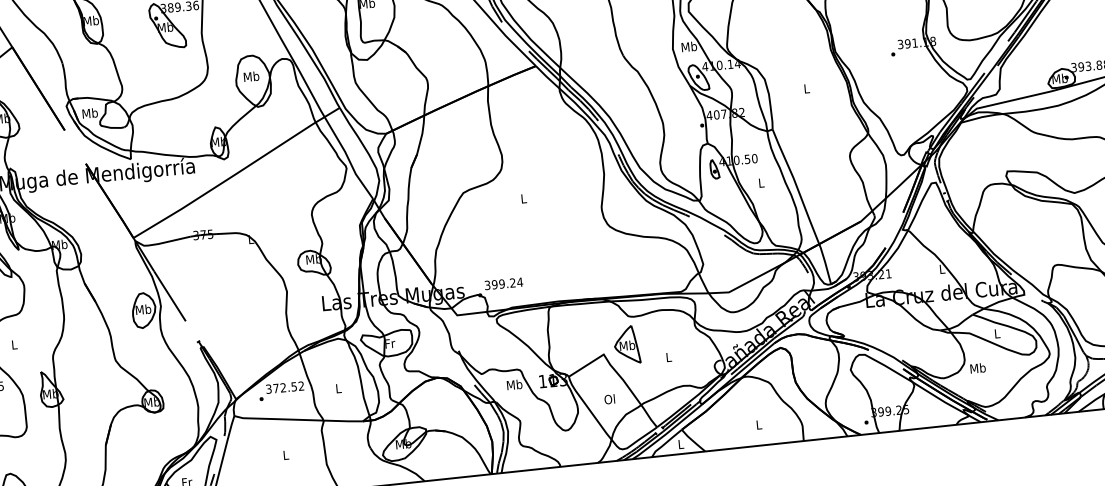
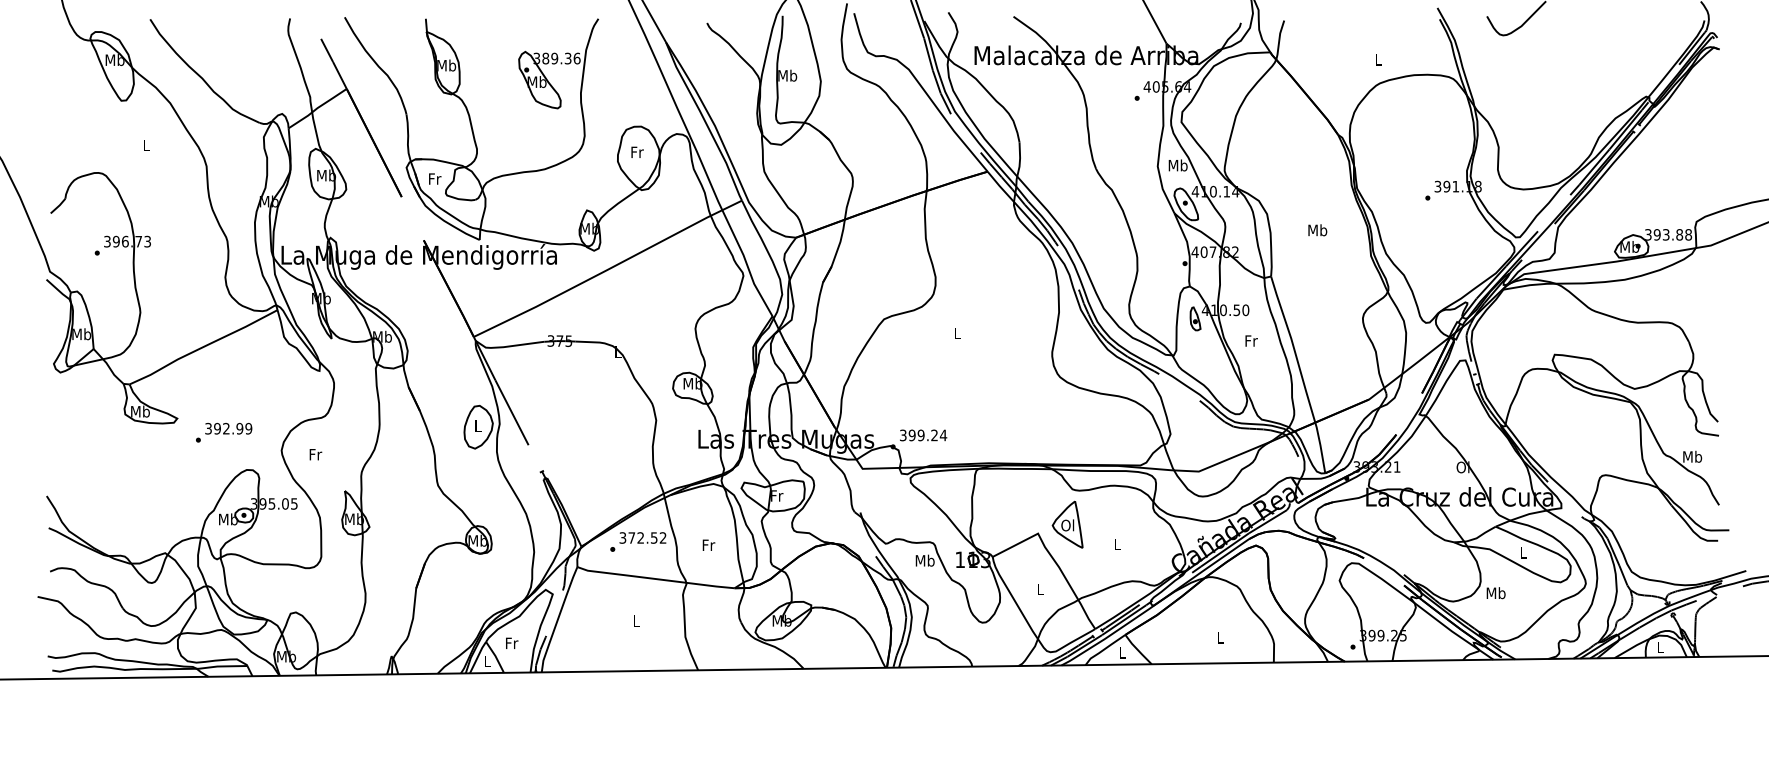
text: (251, 76) -> (636, 152), Mb -> Fr
text: (806, 88) -> (1317, 230), L -> Mb
text: (89, 113) -> (434, 178), Mb -> Fr
text: (761, 182) -> (1251, 340), L -> Fr
text: (941, 269) -> (1462, 467), L -> Ol
text: (143, 309) -> (477, 425), Mb -> L
text: (14, 344) -> (315, 454), L -> Fr
text: (626, 345) -> (1067, 525), Mb -> Ol
text: (338, 387) -> (708, 544), L -> Fr
text: (609, 399) -> (1039, 589), Ol -> L

